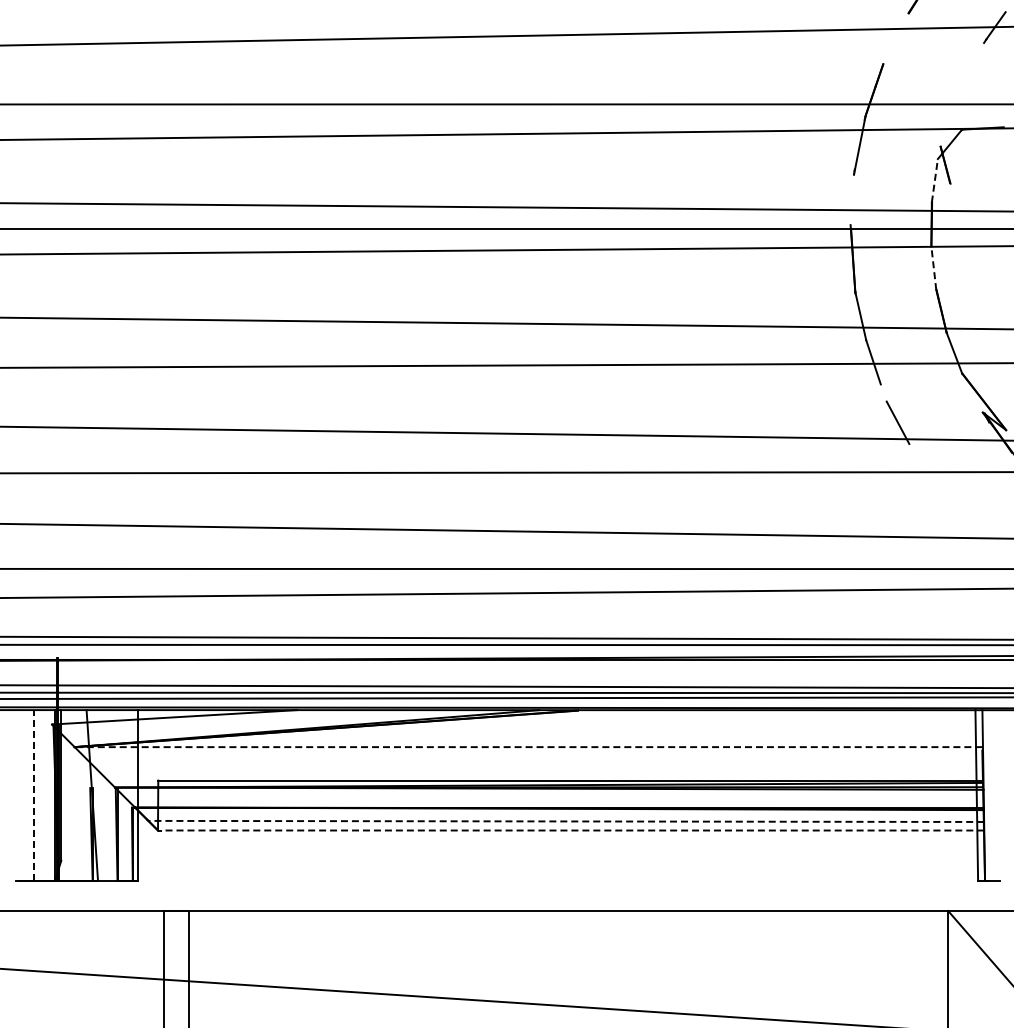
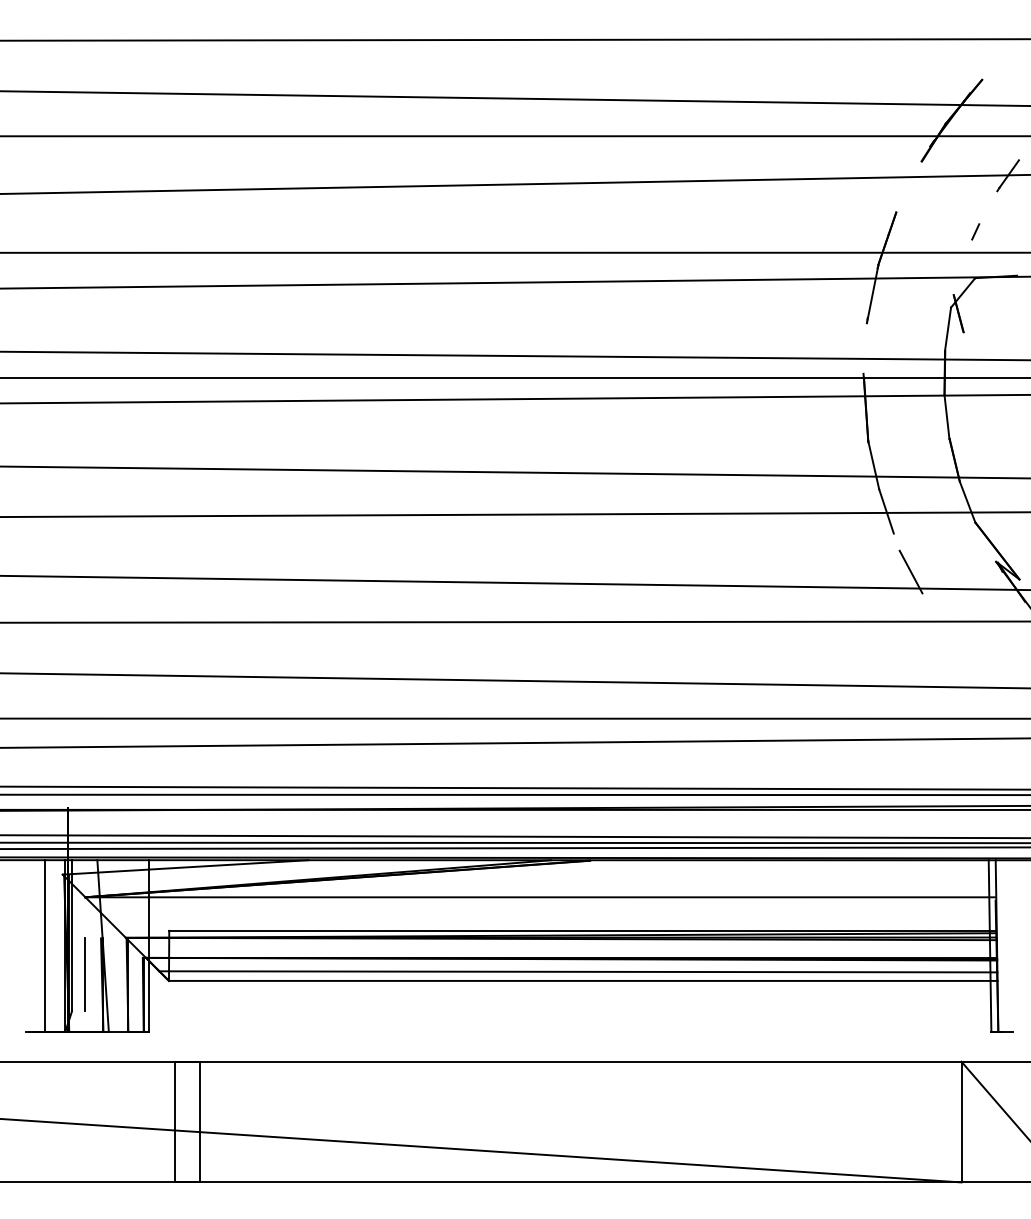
line: (962, 83) -> (975, 231), added
line: (935, 179) -> (948, 328), dashed -> solid
line: (933, 267) -> (946, 416), dashed -> solid
line: (528, 747) -> (540, 897), dashed -> solid
line: (33, 795) -> (44, 945), dashed -> solid
line: (565, 821) -> (577, 971), dashed -> solid
line: (73, 824) -> (84, 974), added
line: (570, 830) -> (582, 980), dashed -> solid

